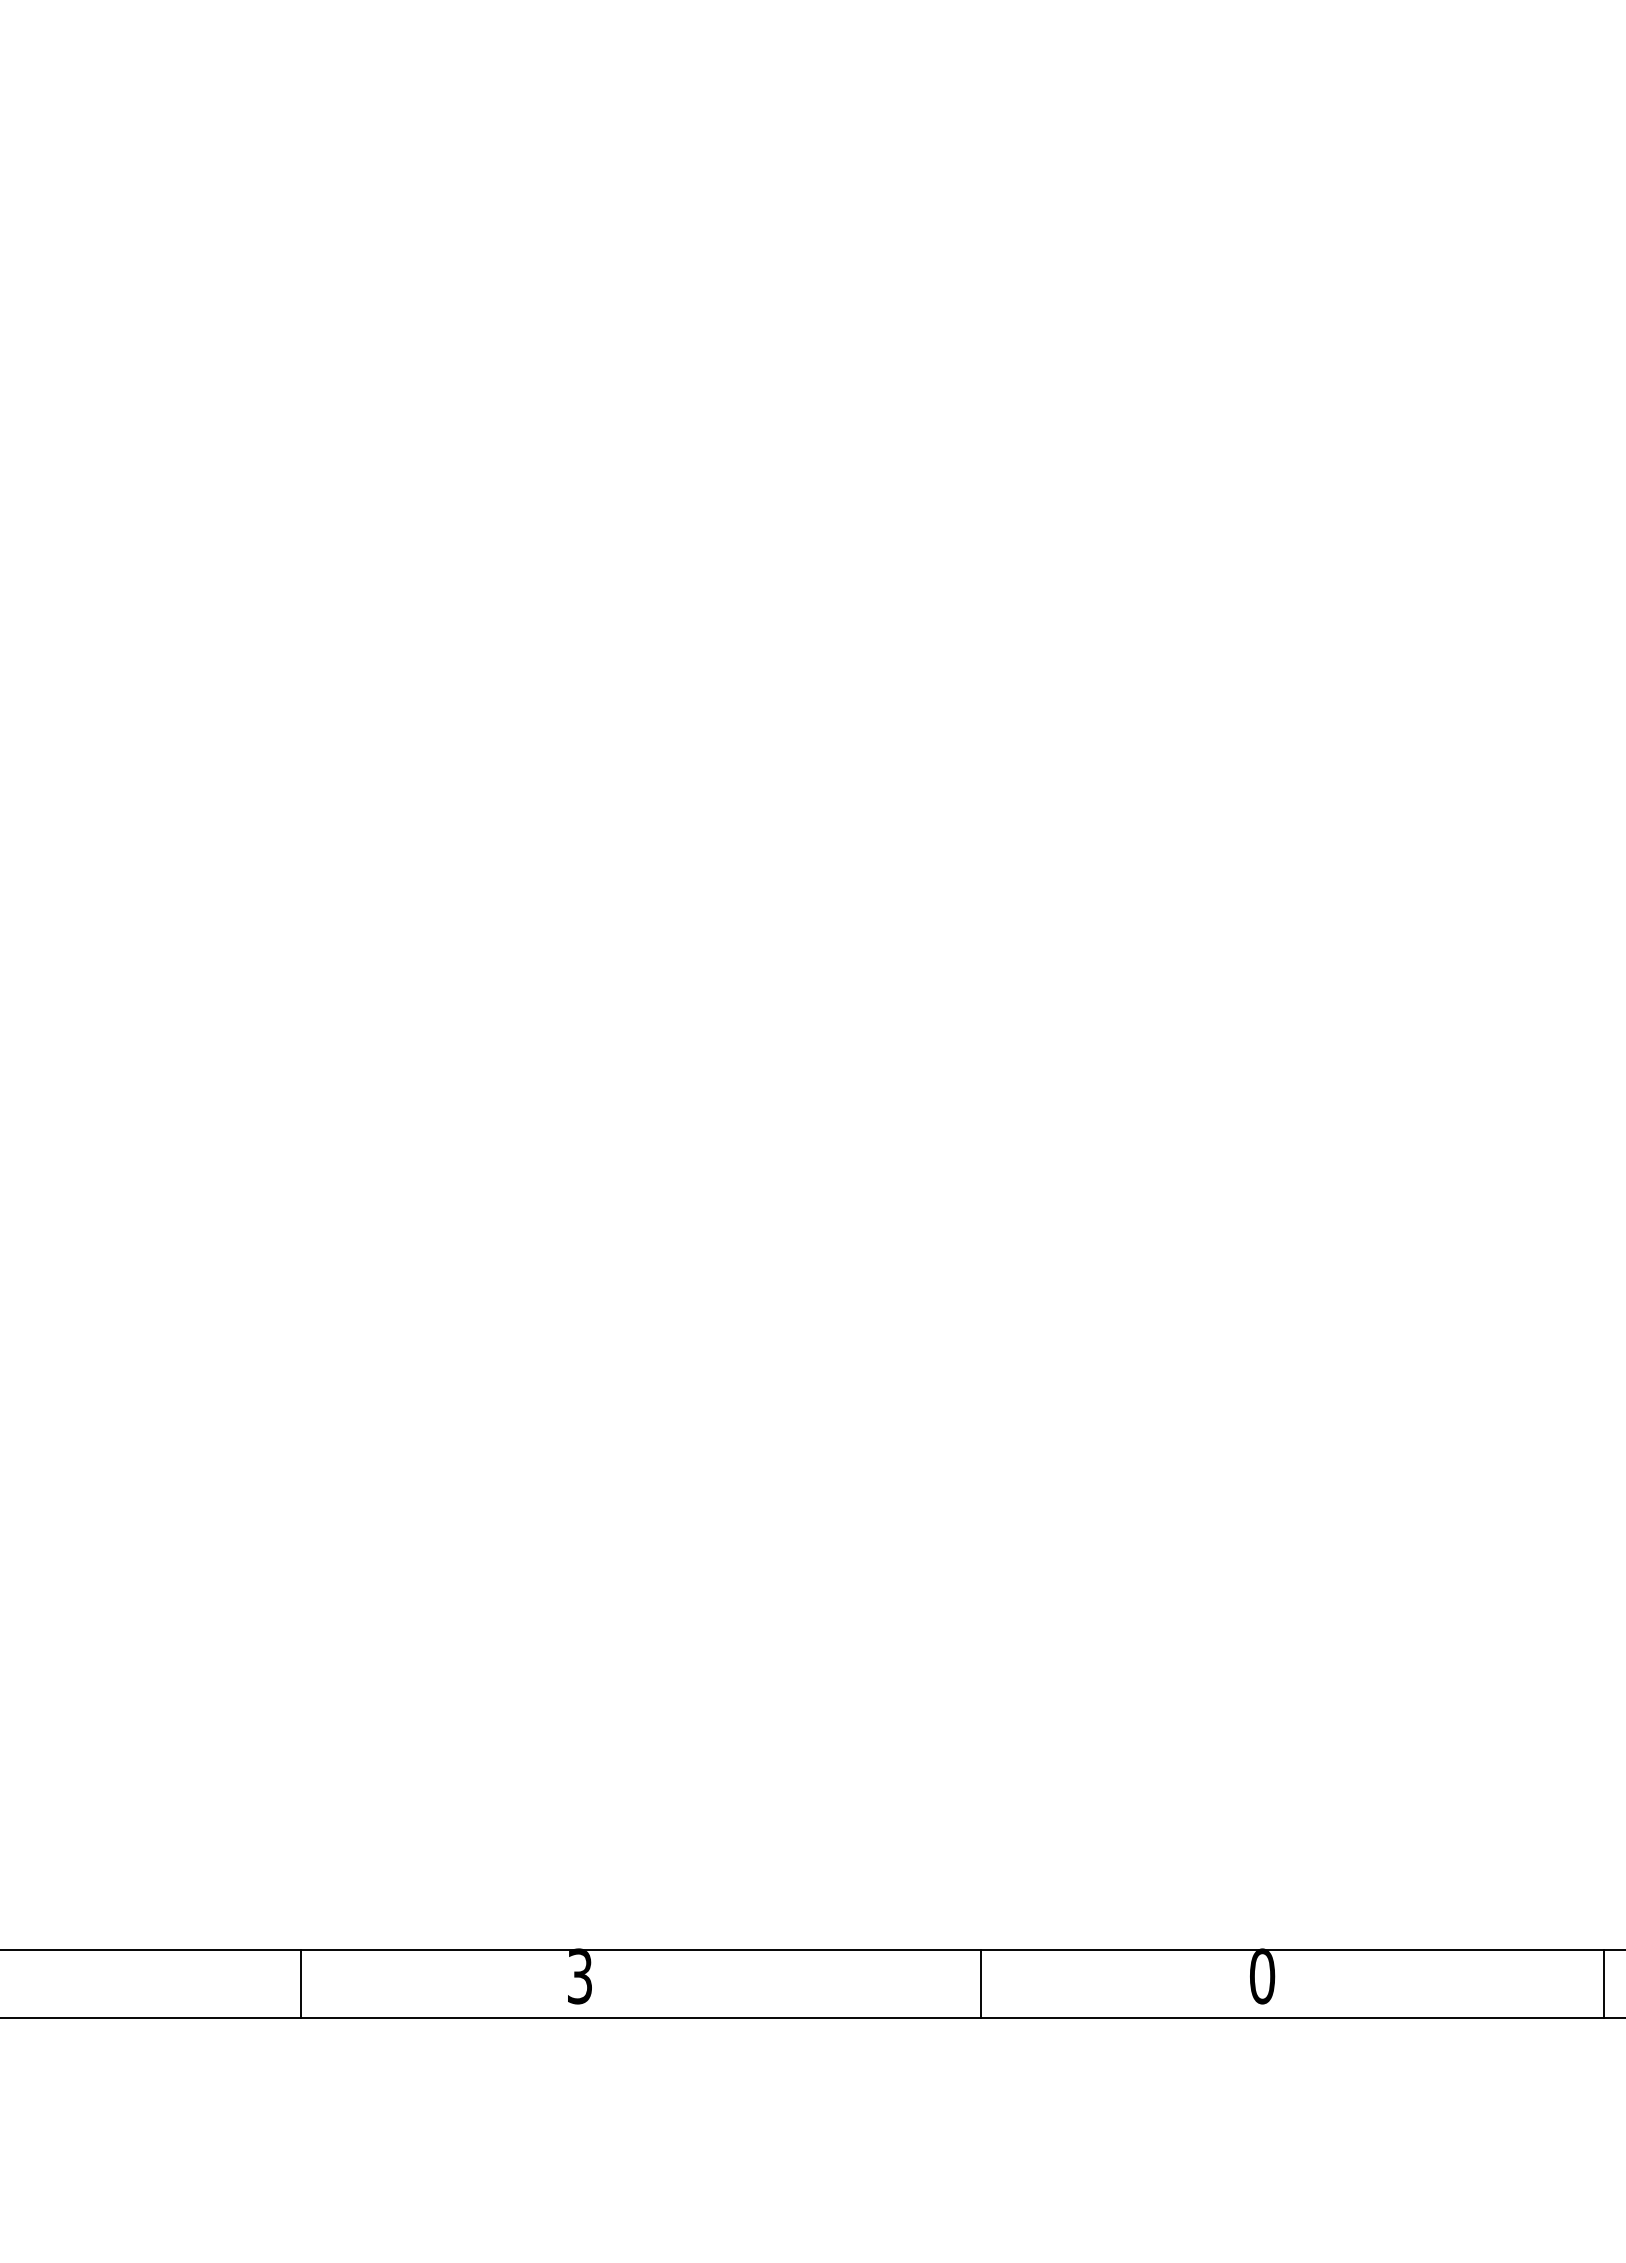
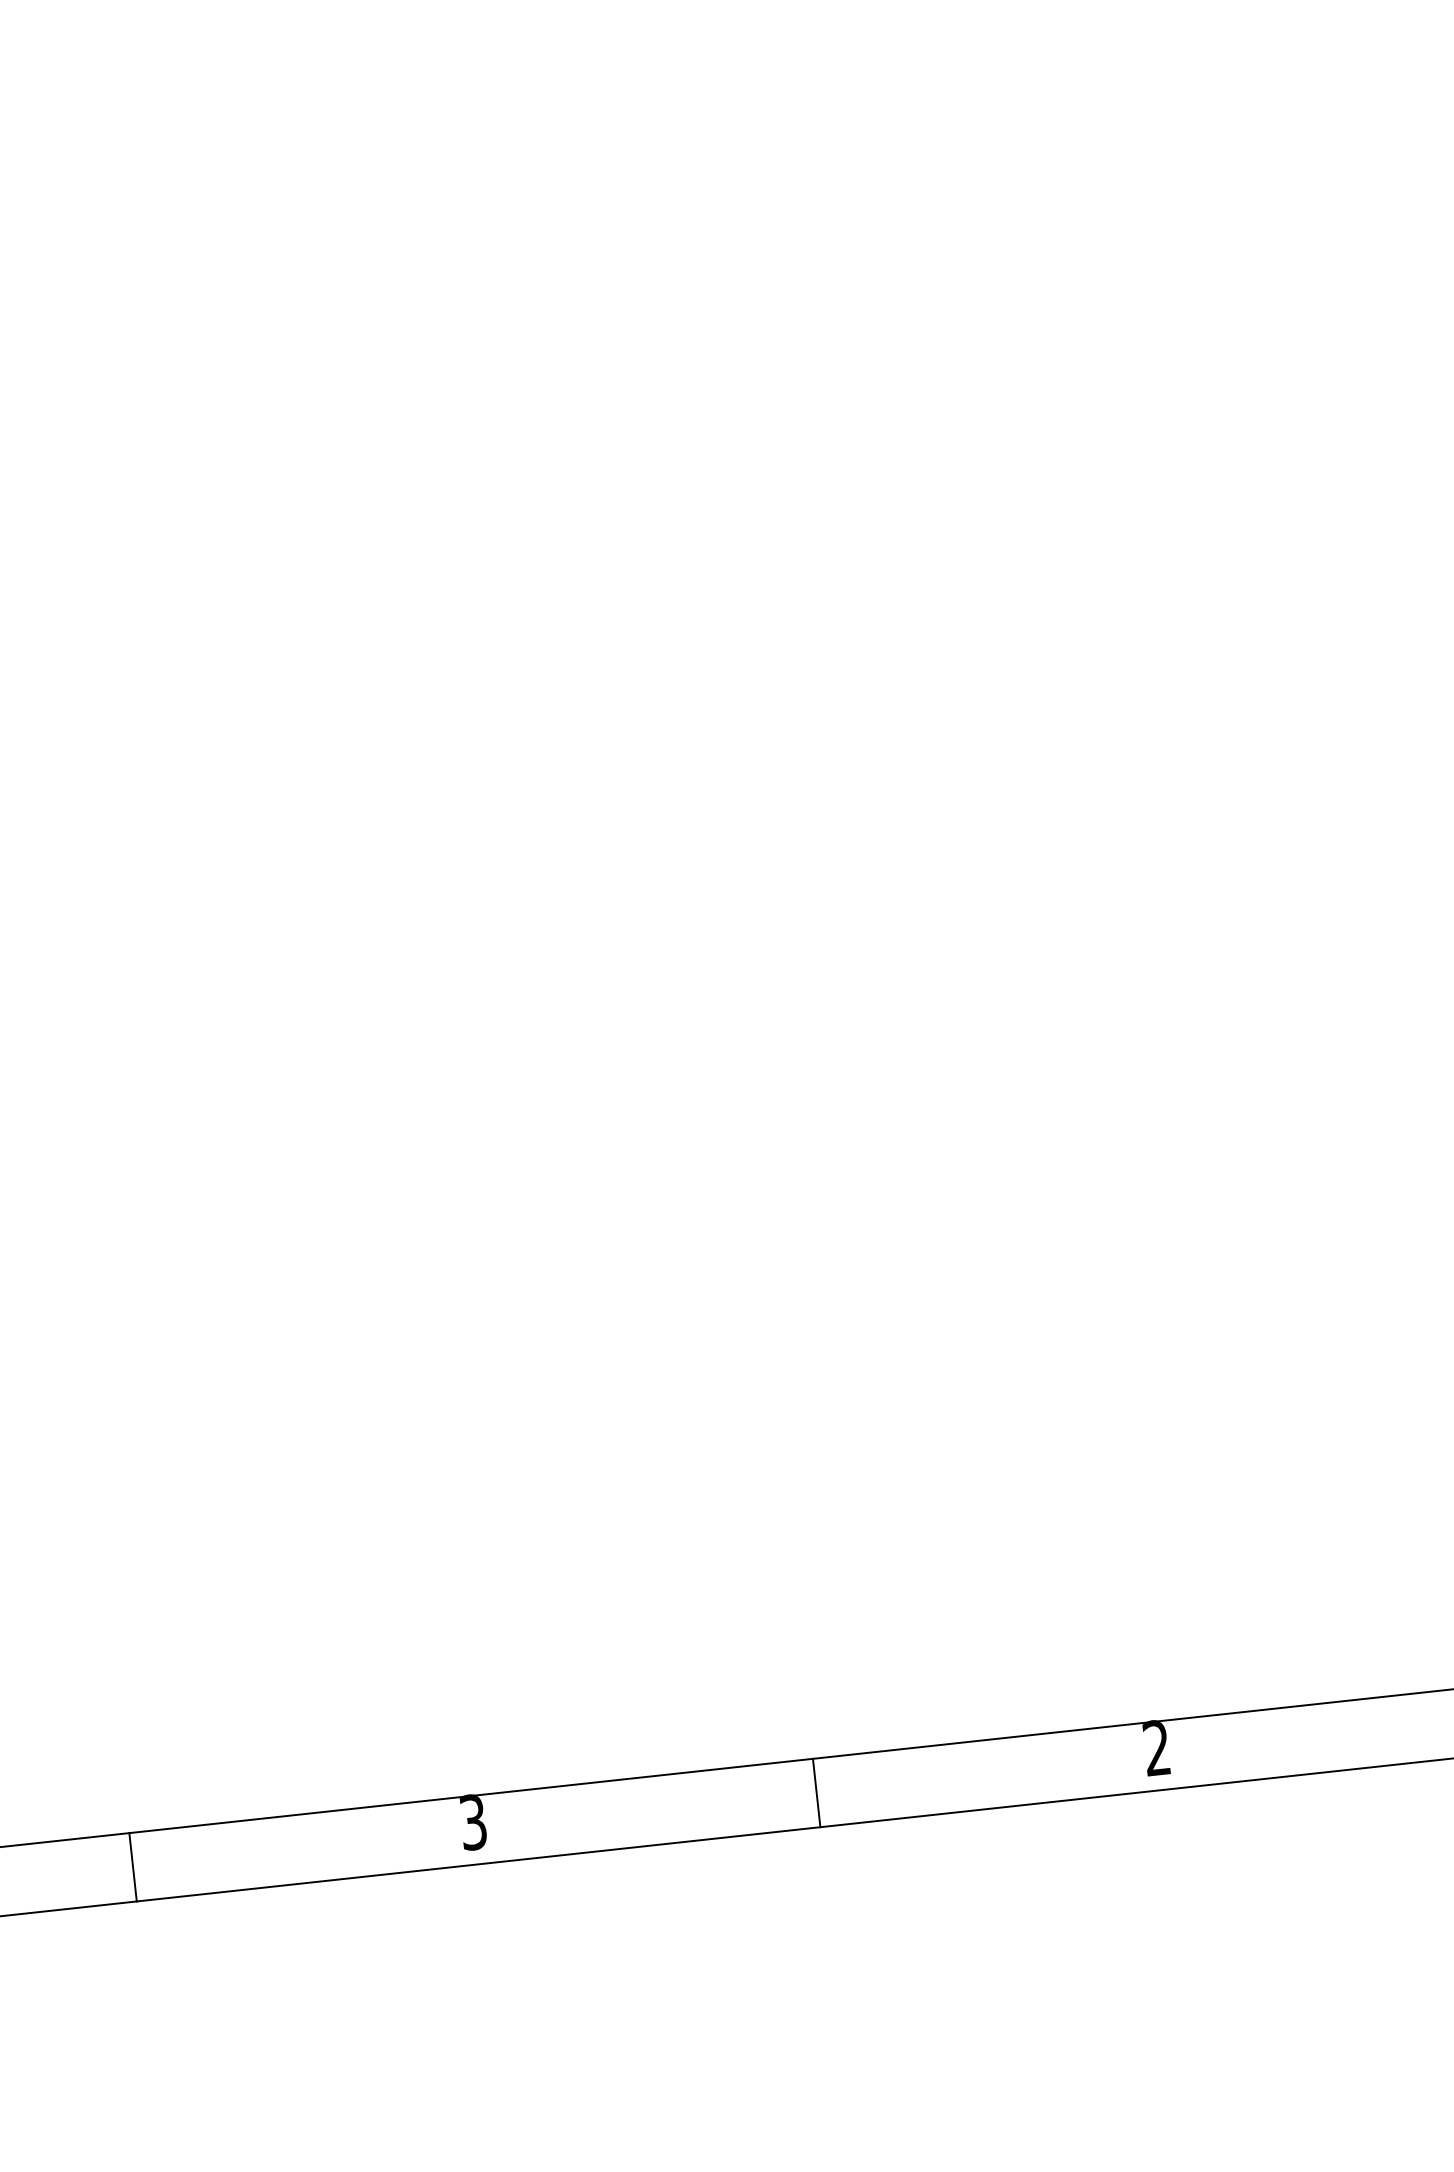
text: (1262, 1976) -> (1157, 1748), 0 -> 2
line: (301, 1984) -> (133, 1867), moved
line: (980, 1984) -> (816, 1793), moved

